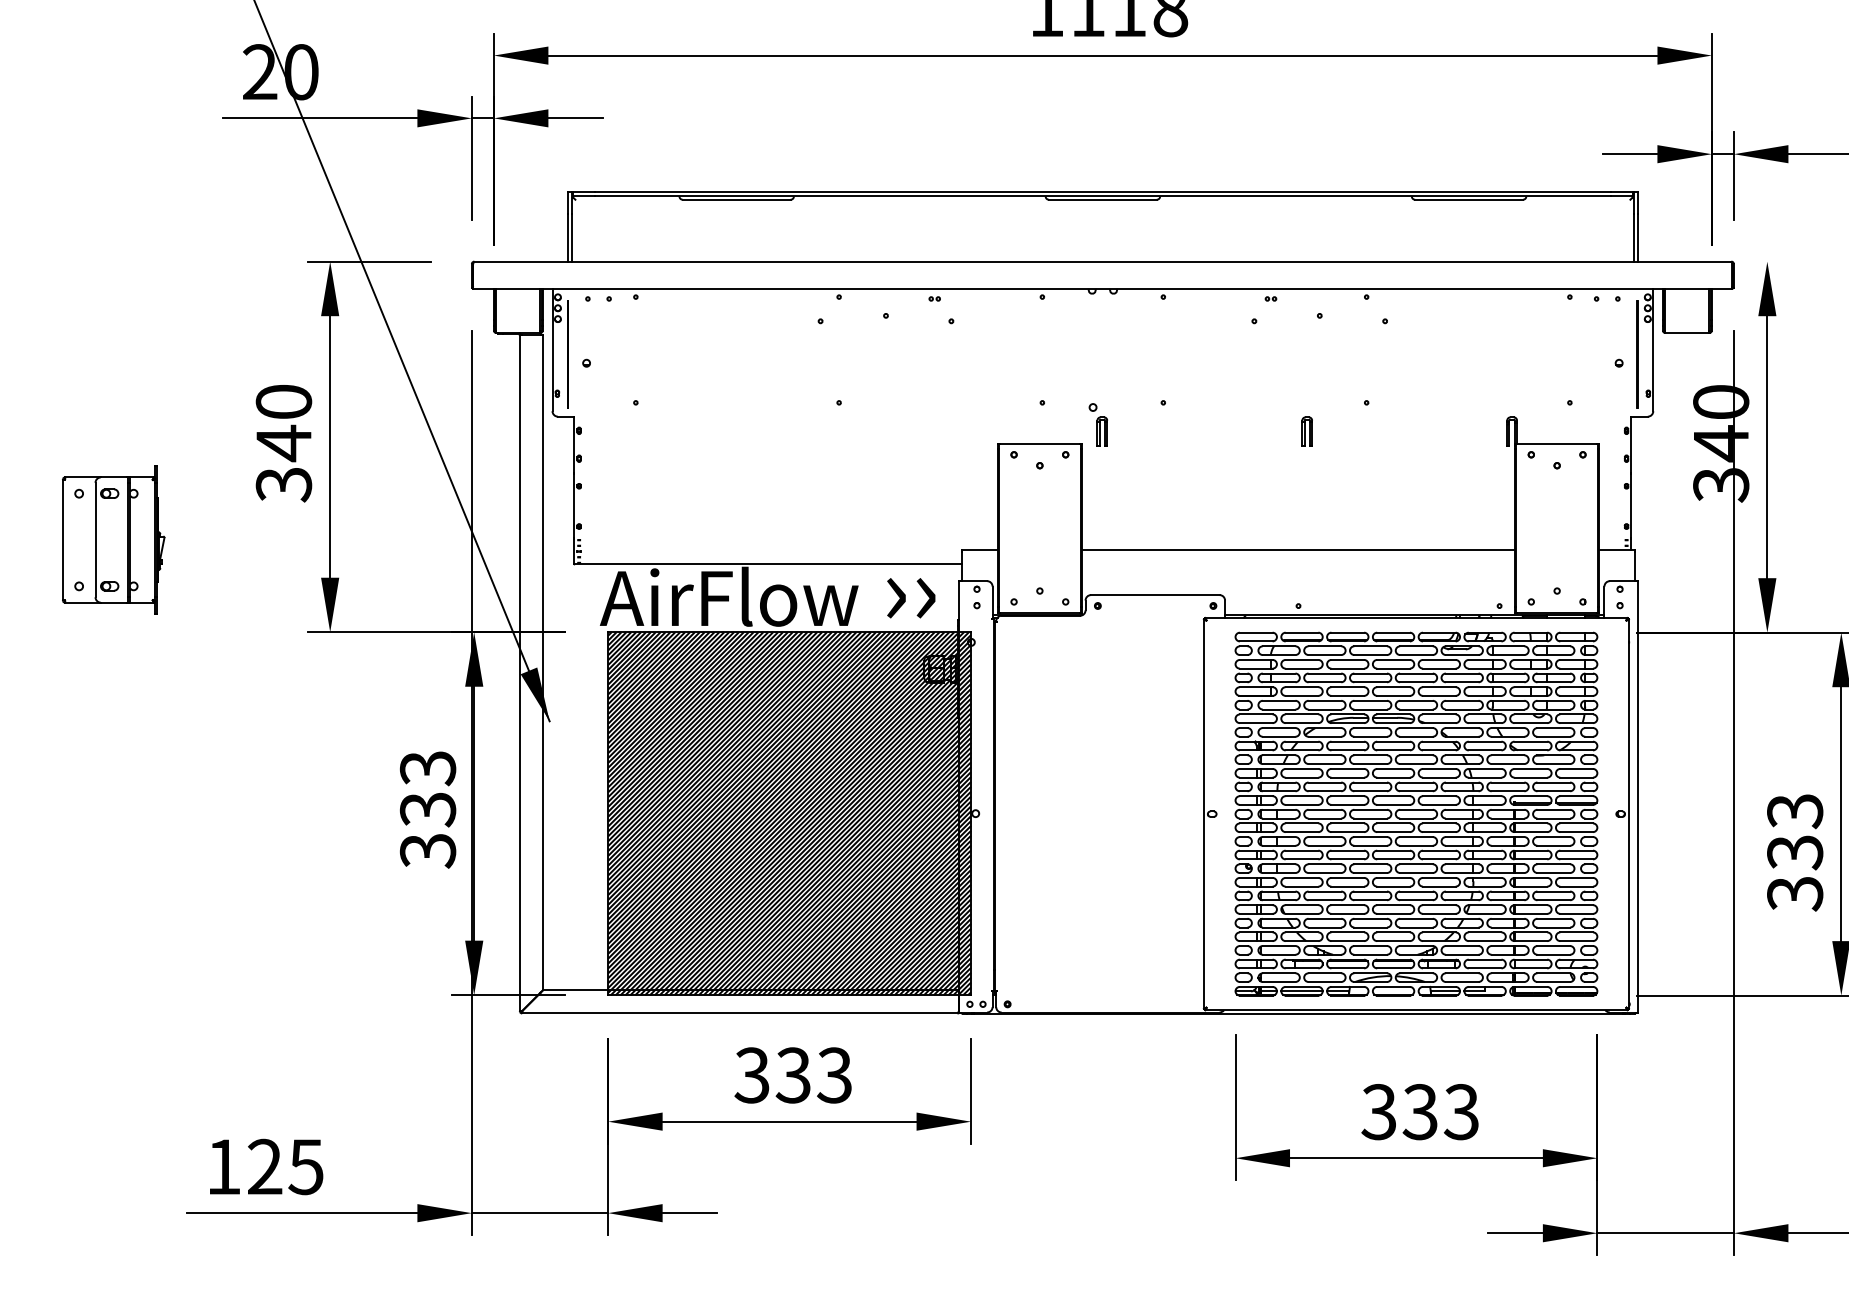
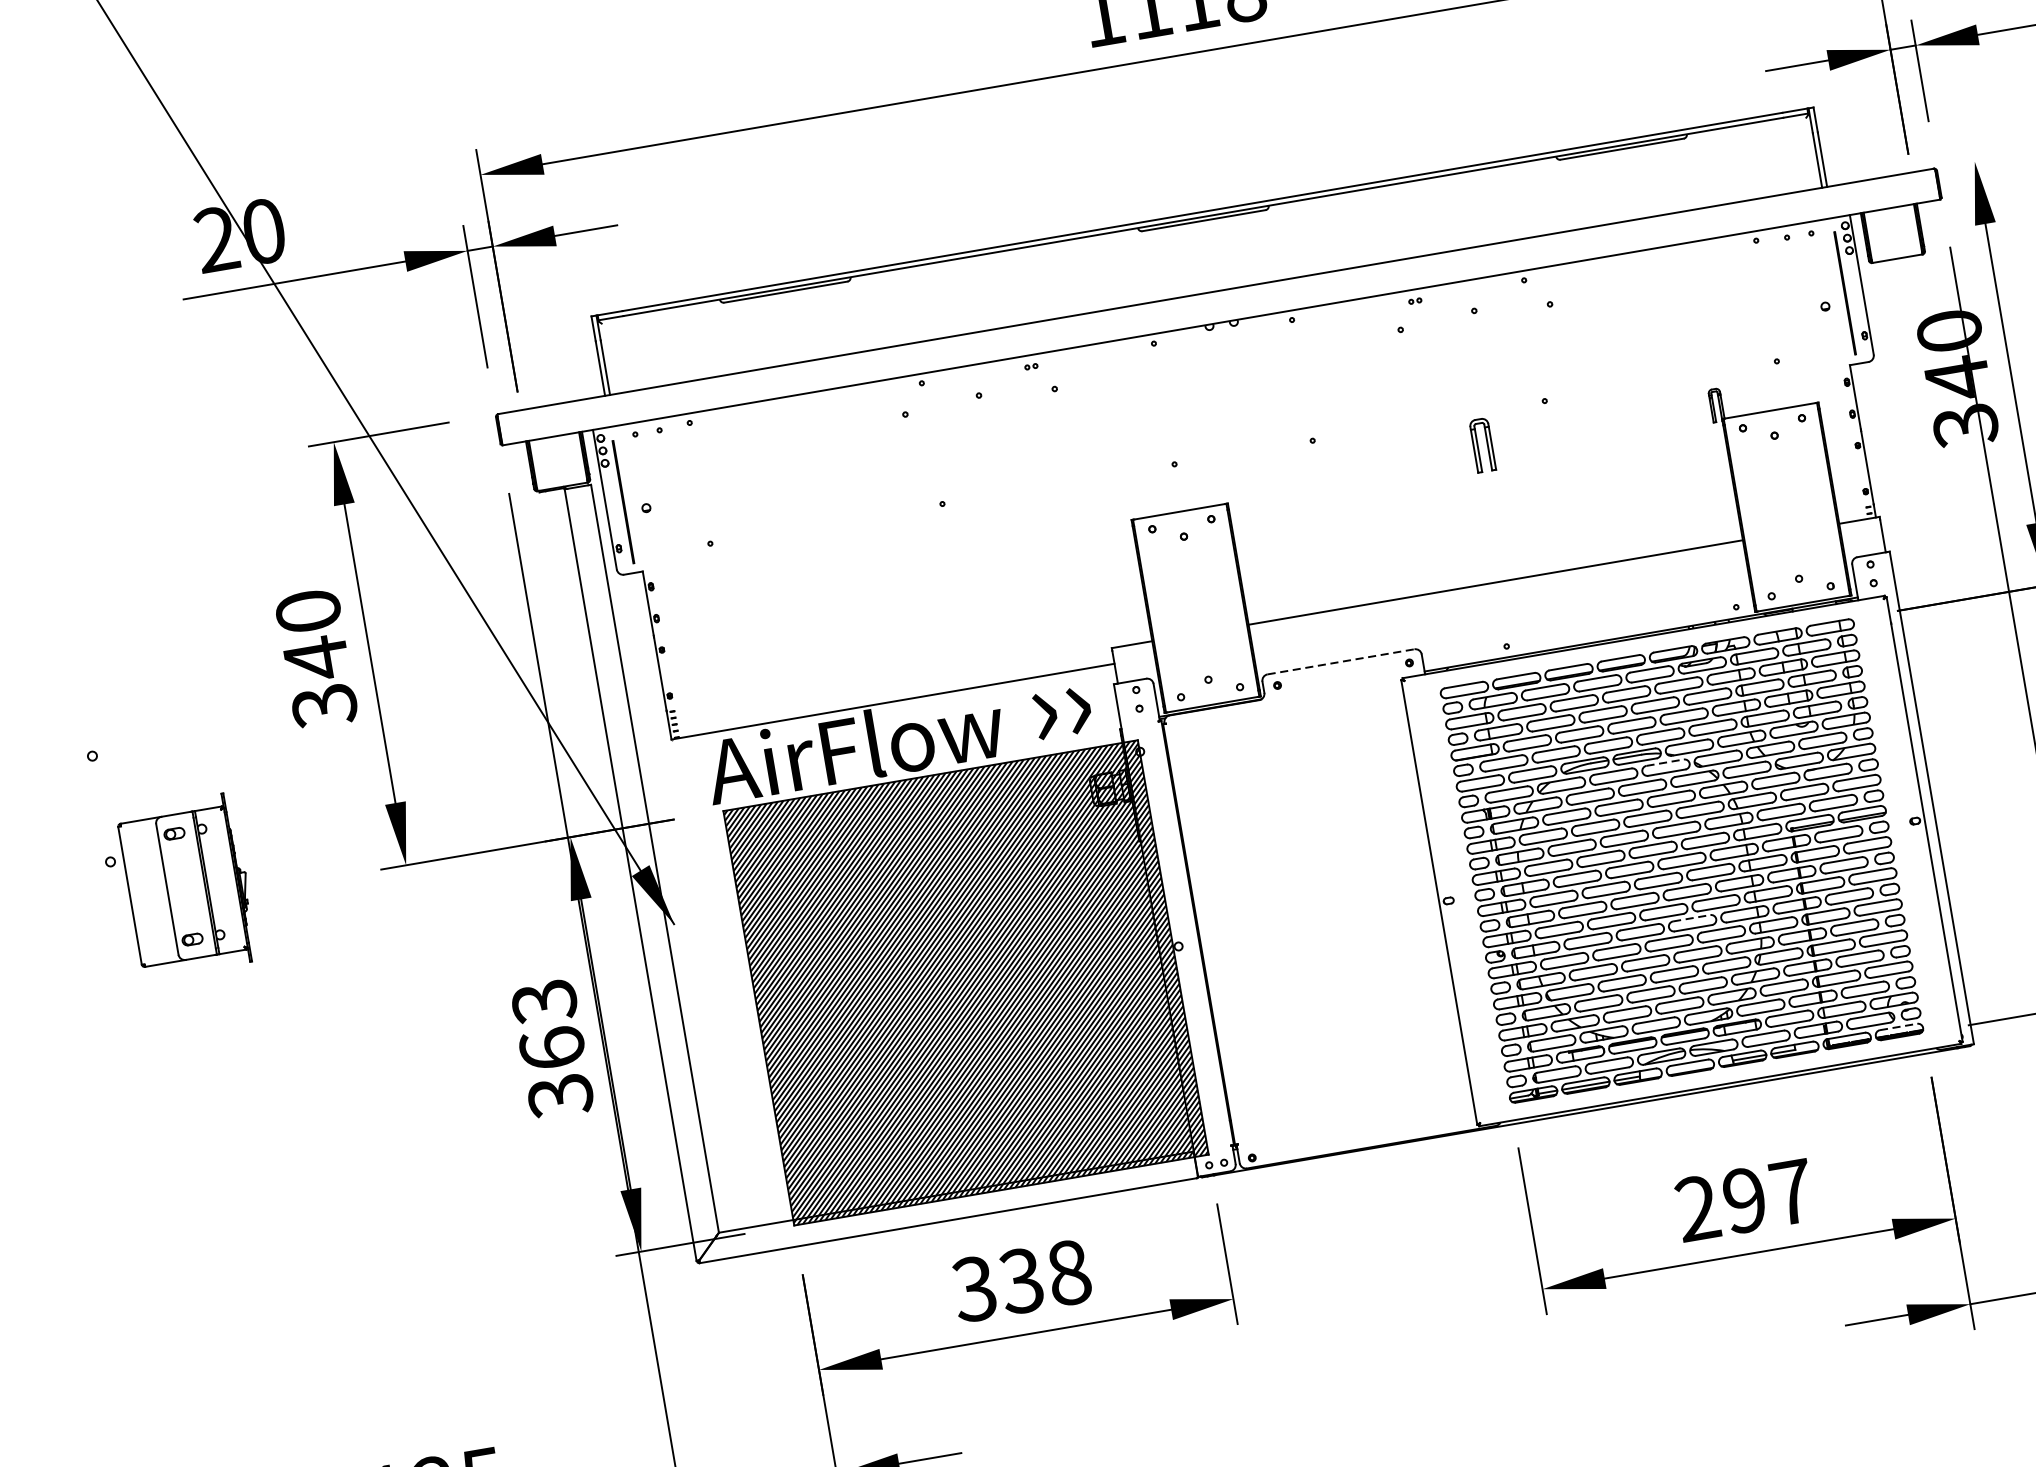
part: (1097, 424) -> (1241, 478), removed
part: (1306, 431) -> (1481, 445), size x1.6
part: (113, 539) -> (187, 885), moved
line: (1155, 595) -> (1341, 662), solid -> dashed
line: (1416, 728) -> (1665, 763), solid -> dashed
text: (427, 809) -> (551, 1048), 333 -> 363
line: (1416, 864) -> (1691, 918), solid -> dashed
line: (1577, 986) -> (1899, 1026), solid -> dashed
text: (834, 1075) -> (1068, 1273), 333 -> 338
text: (1420, 1112) -> (1744, 1200), 333 -> 297

